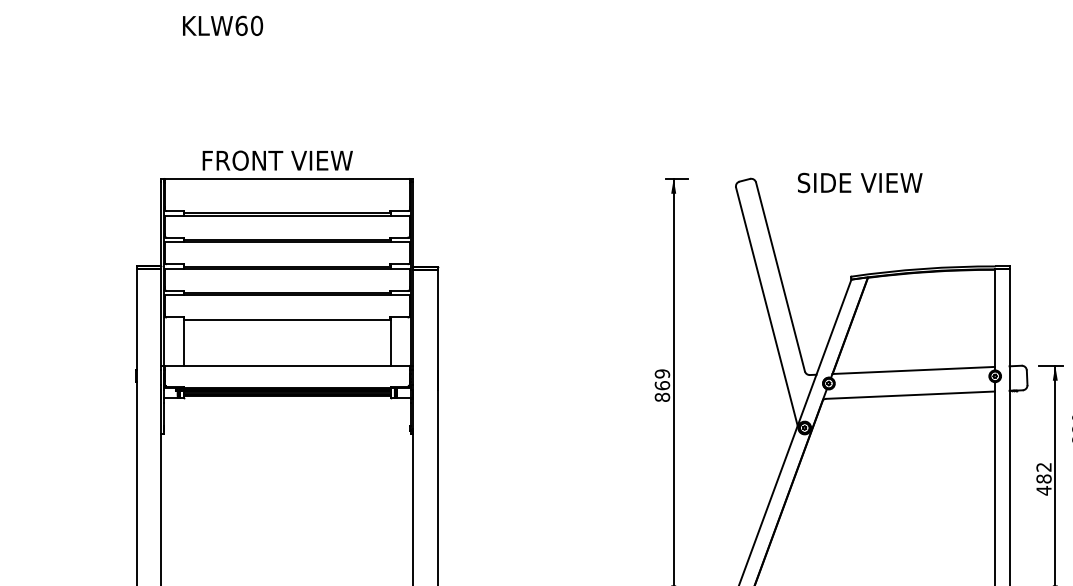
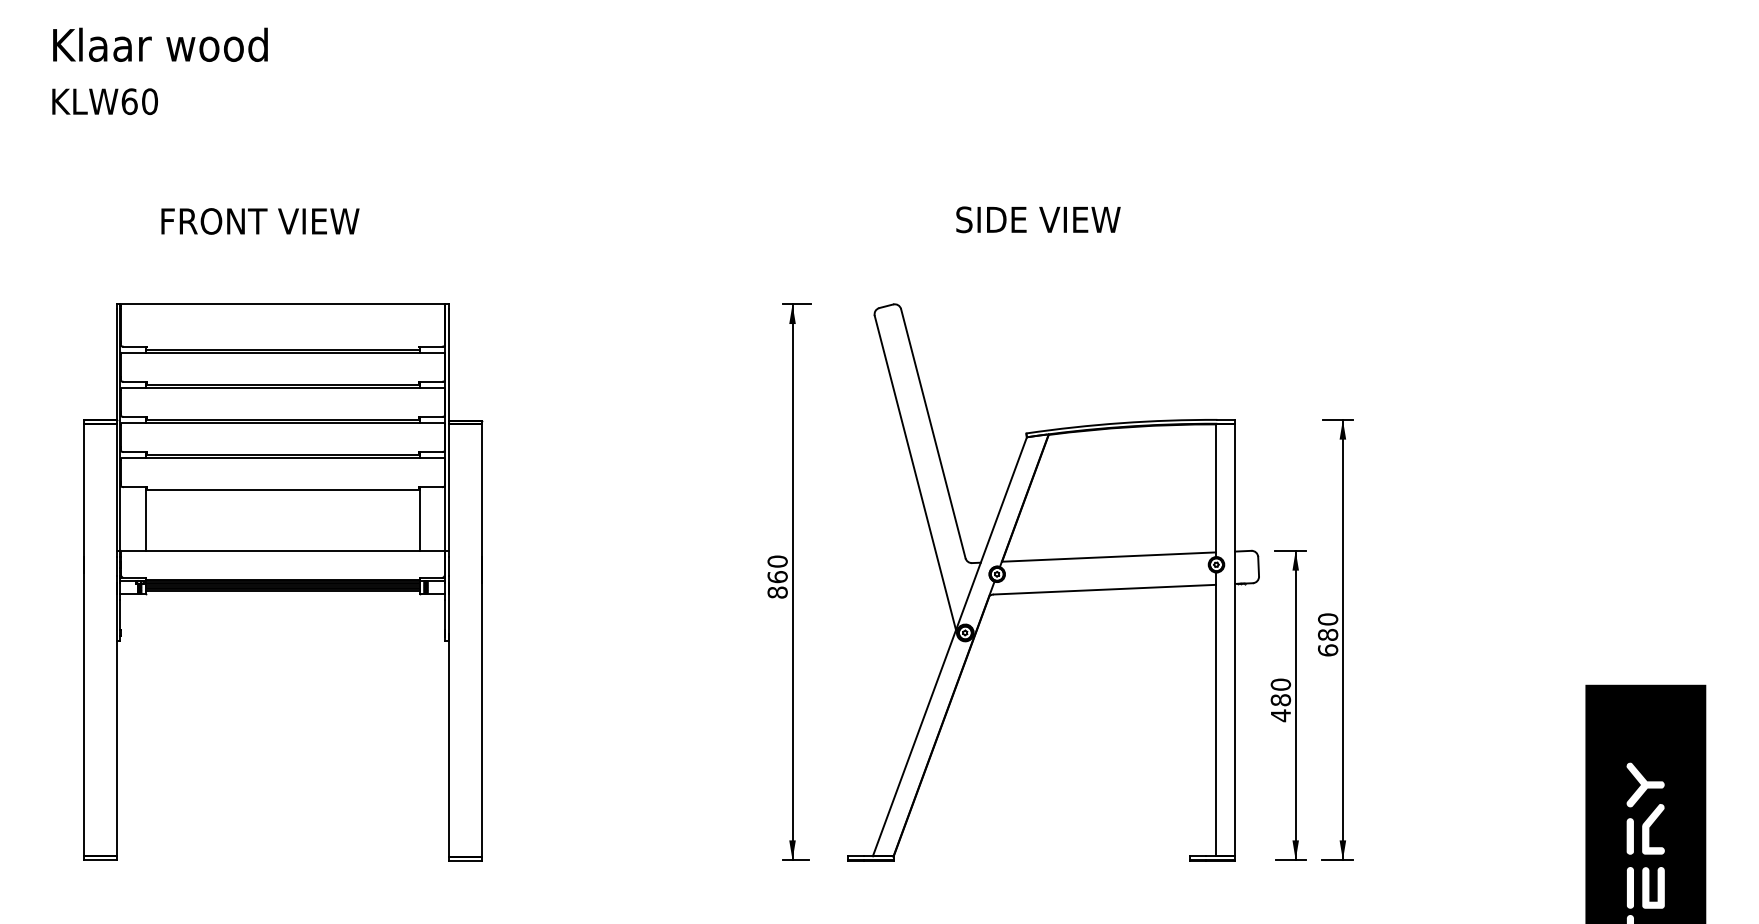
text: (222, 25) -> (104, 101), moved
text: (277, 160) -> (260, 221), moved
text: (860, 182) -> (1038, 219), moved
text: (662, 373) -> (777, 561), 869 -> 860
text: (1043, 467) -> (1280, 684), 482 -> 480

